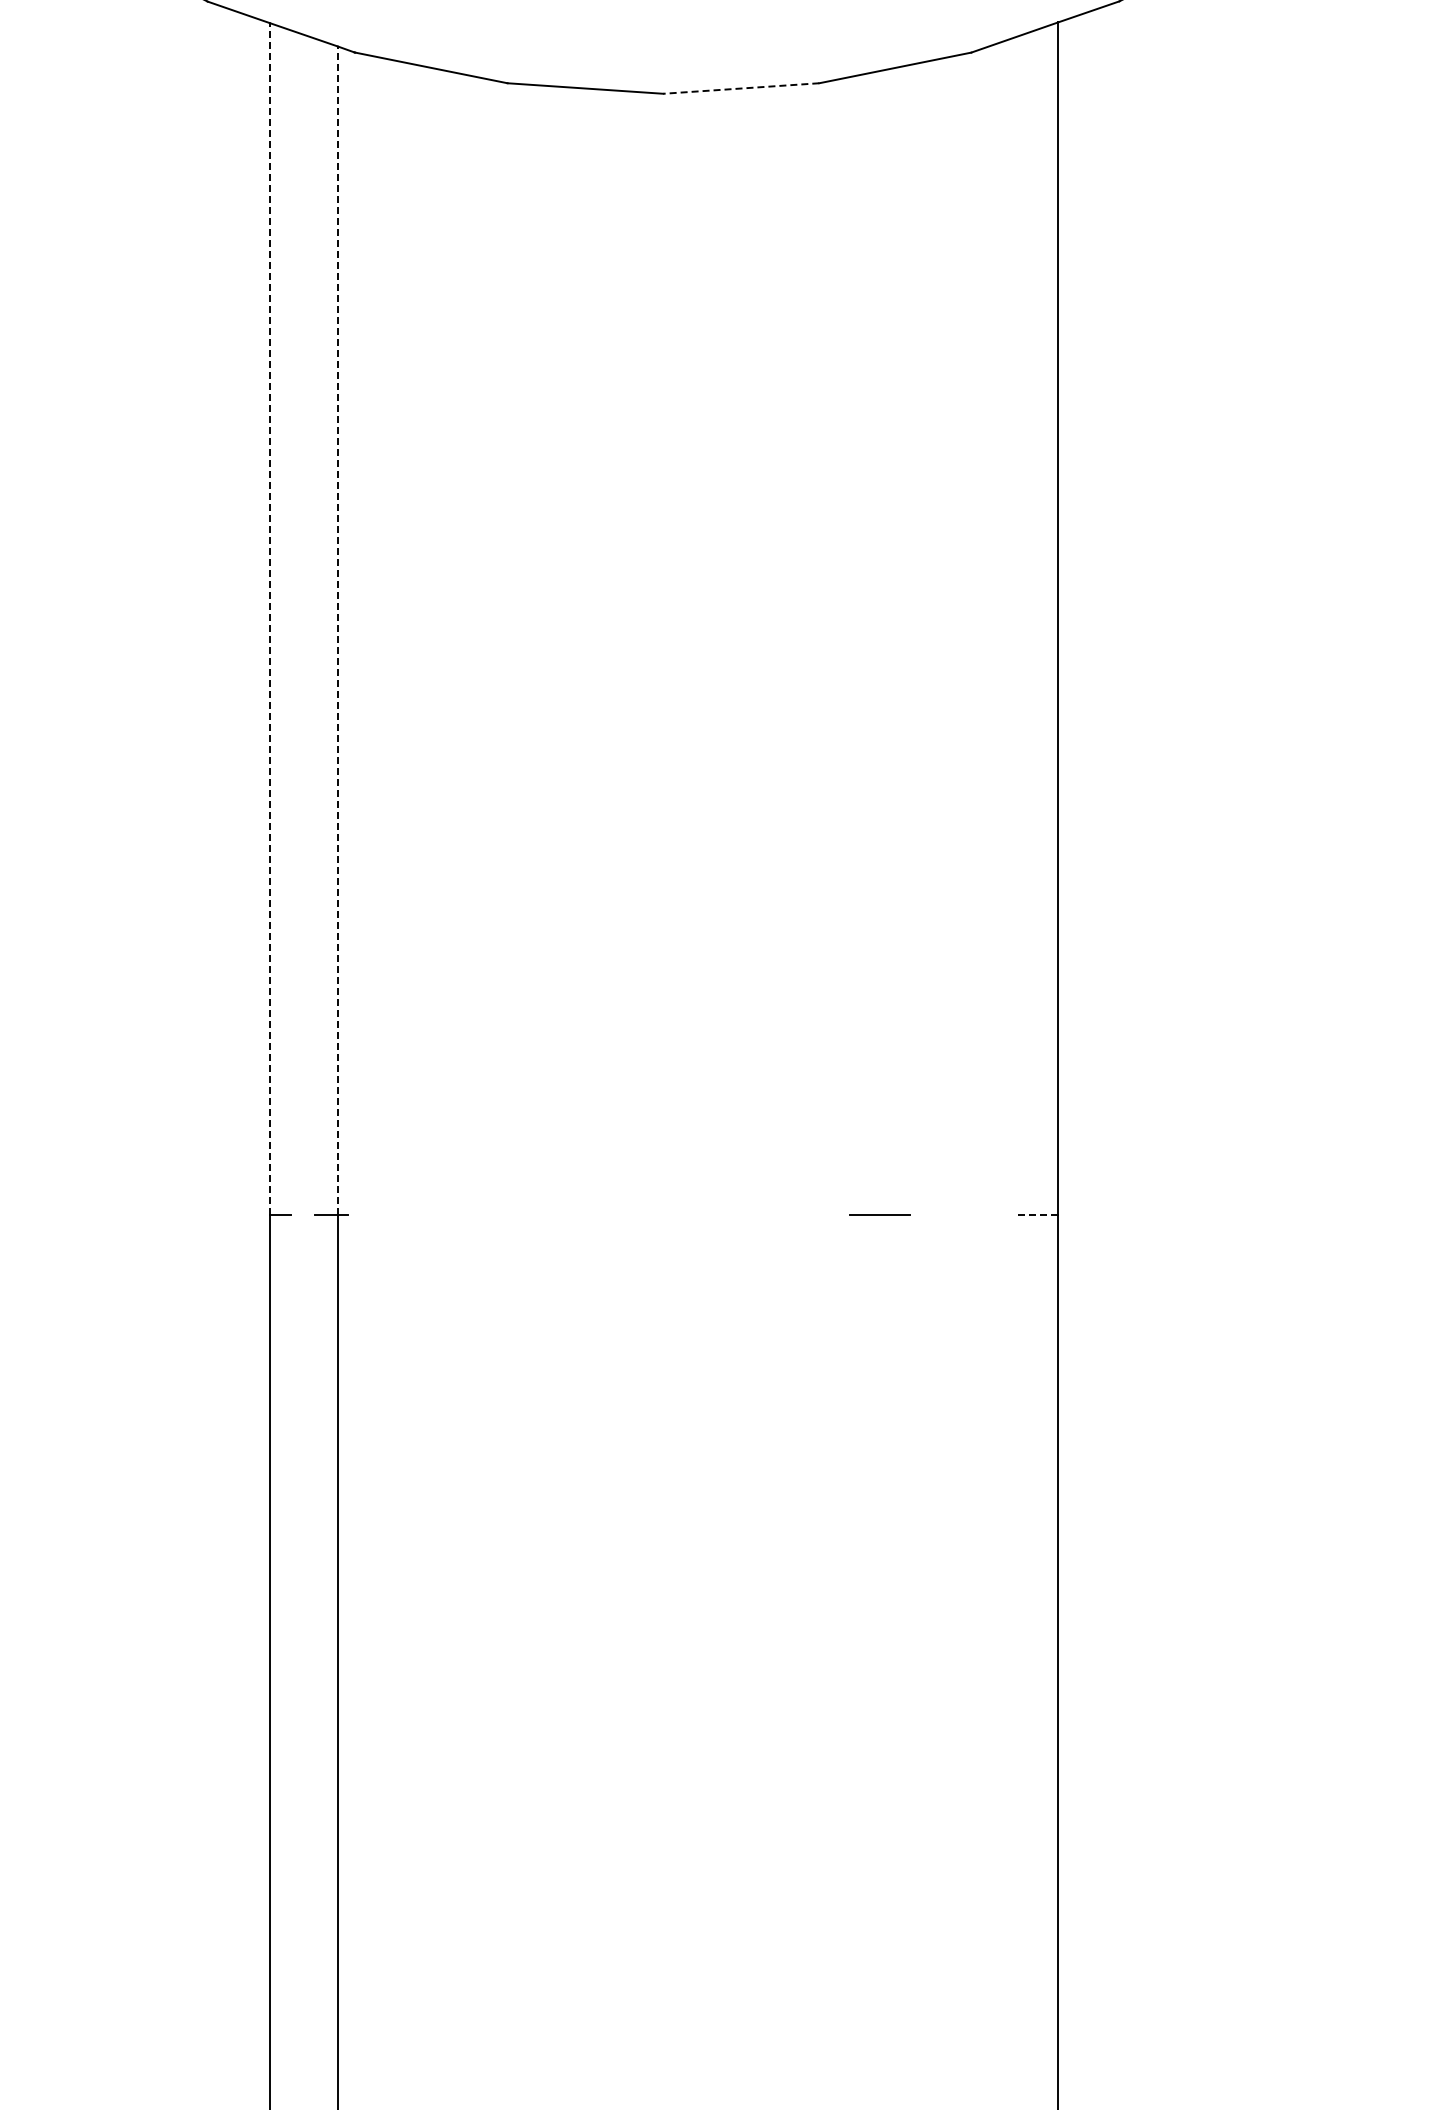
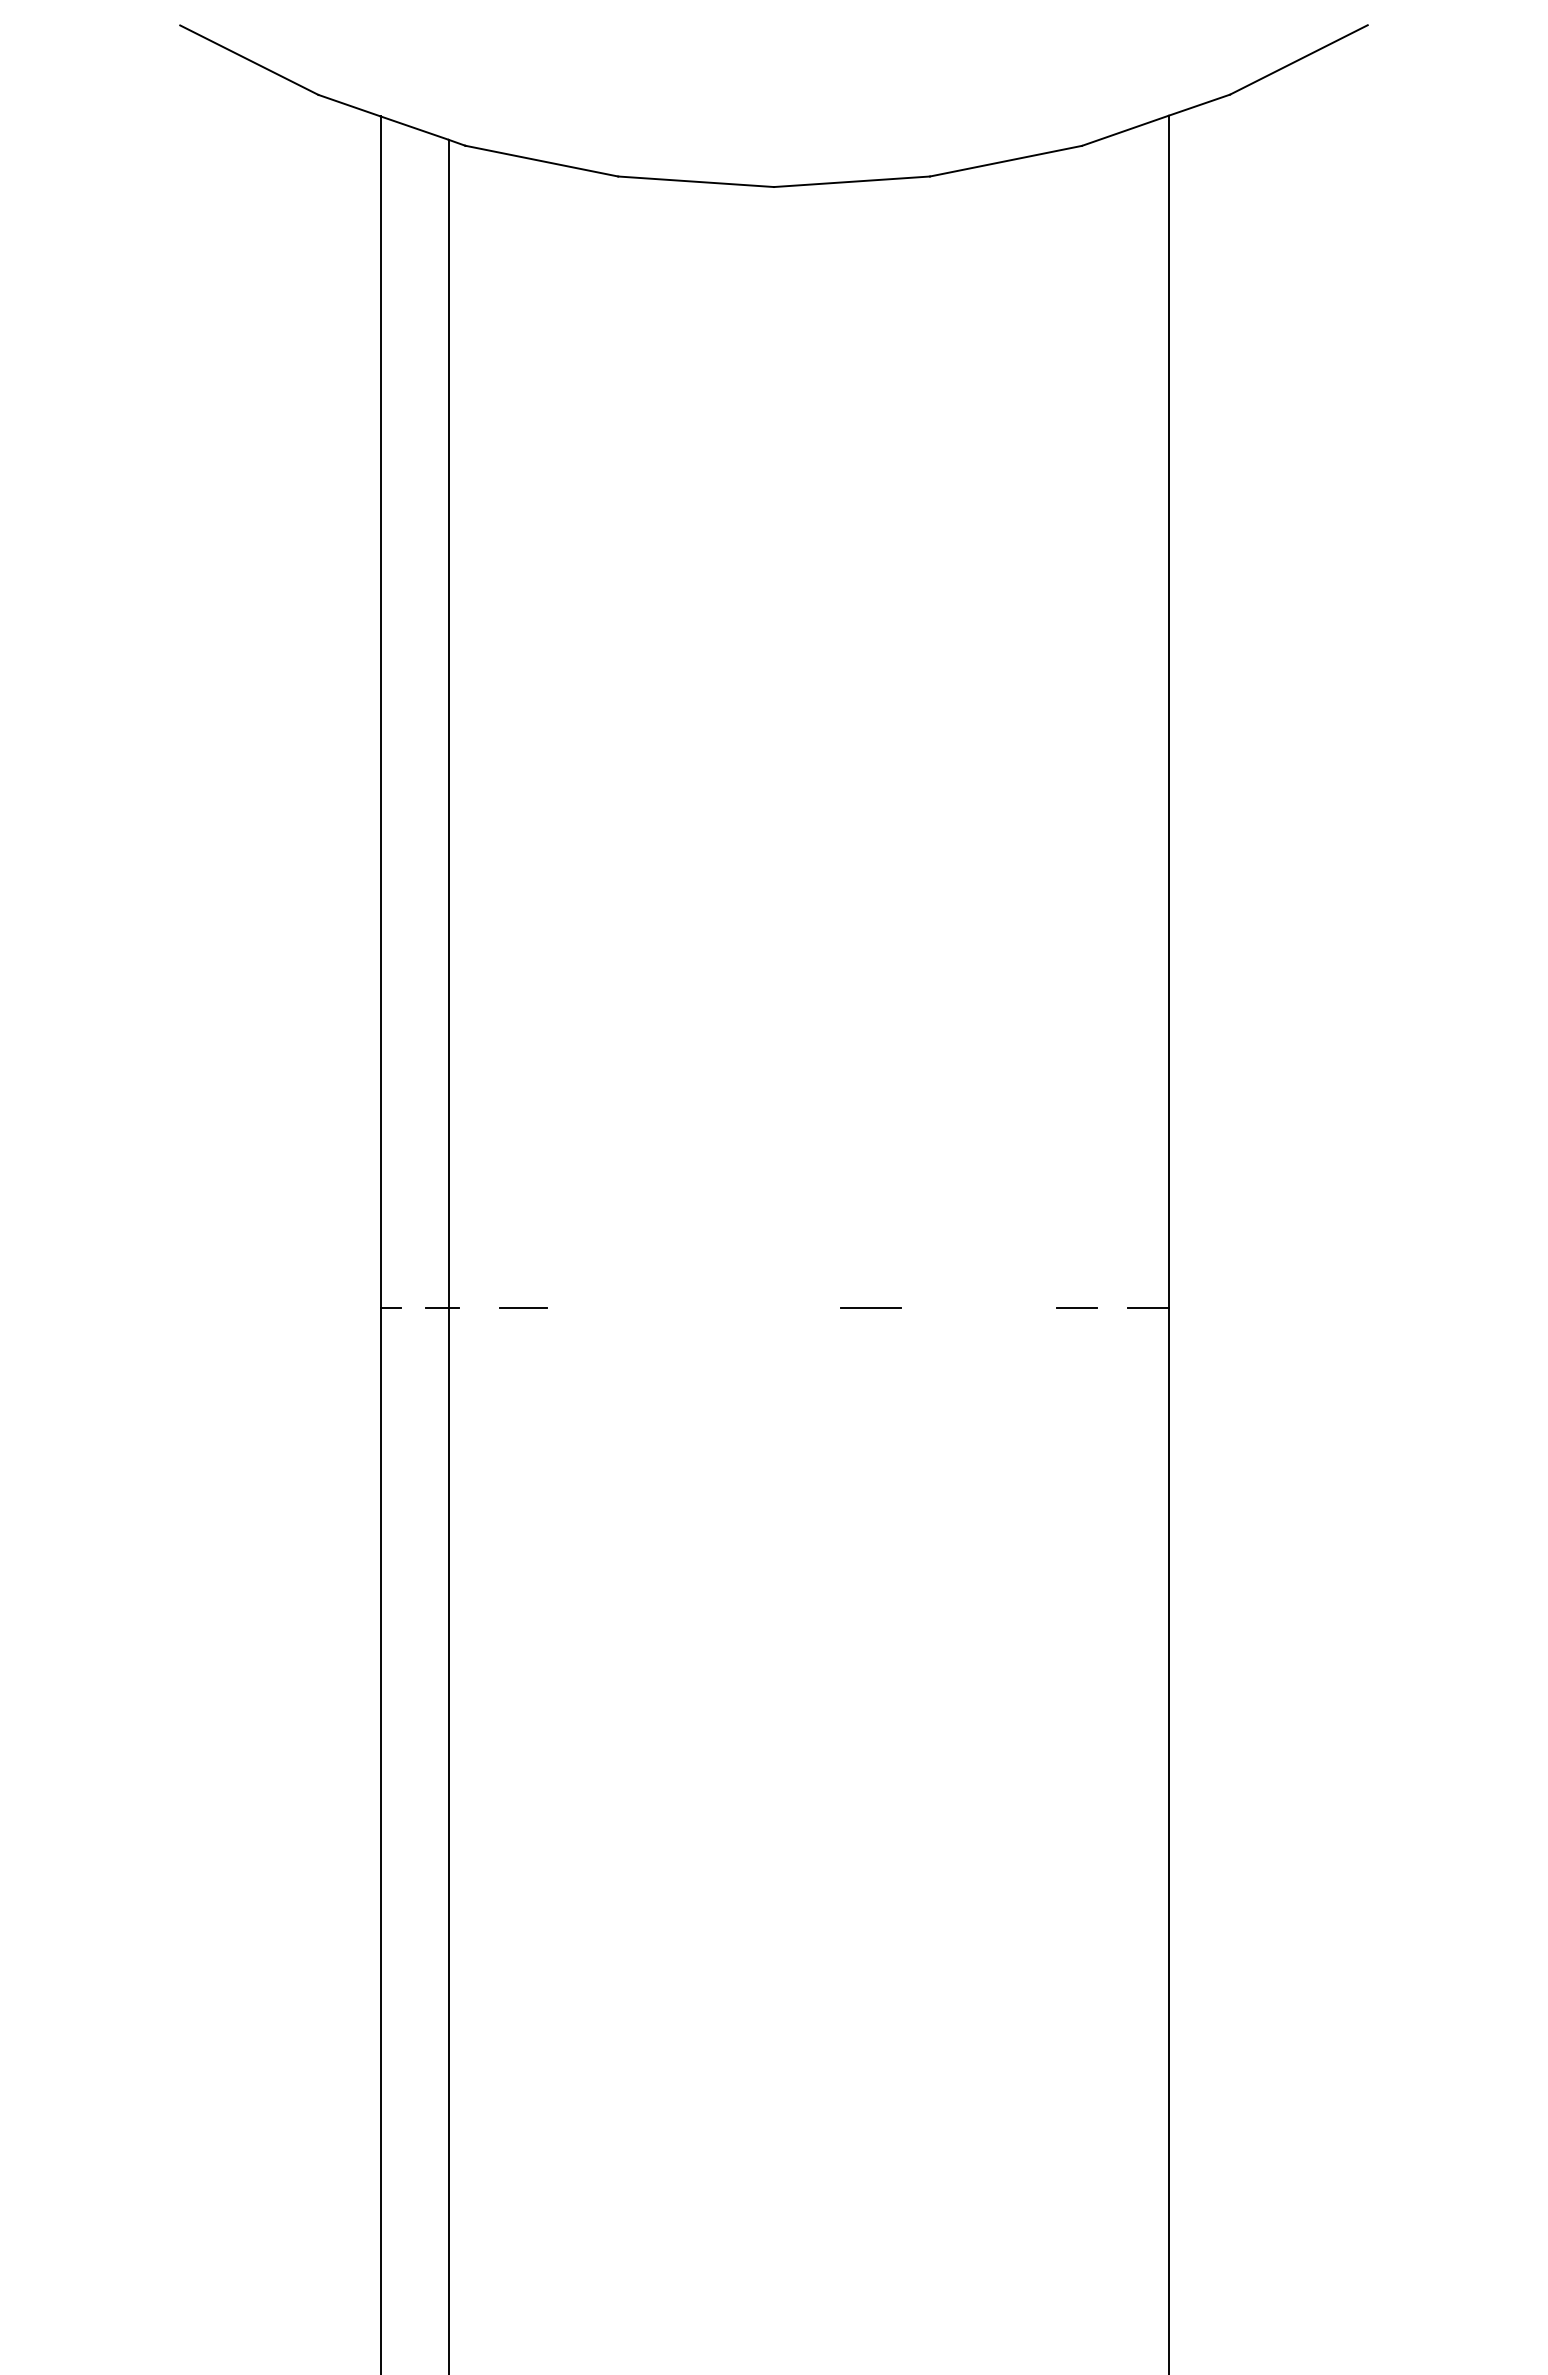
line: (740, 88) -> (851, 181), dashed -> solid
line: (269, 619) -> (380, 712), dashed -> solid
line: (337, 630) -> (448, 723), dashed -> solid
line: (412, 1214) -> (523, 1307), added
line: (878, 1214) -> (870, 1307), moved
line: (965, 1214) -> (1076, 1307), added
line: (1036, 1214) -> (1147, 1307), dashed -> solid

